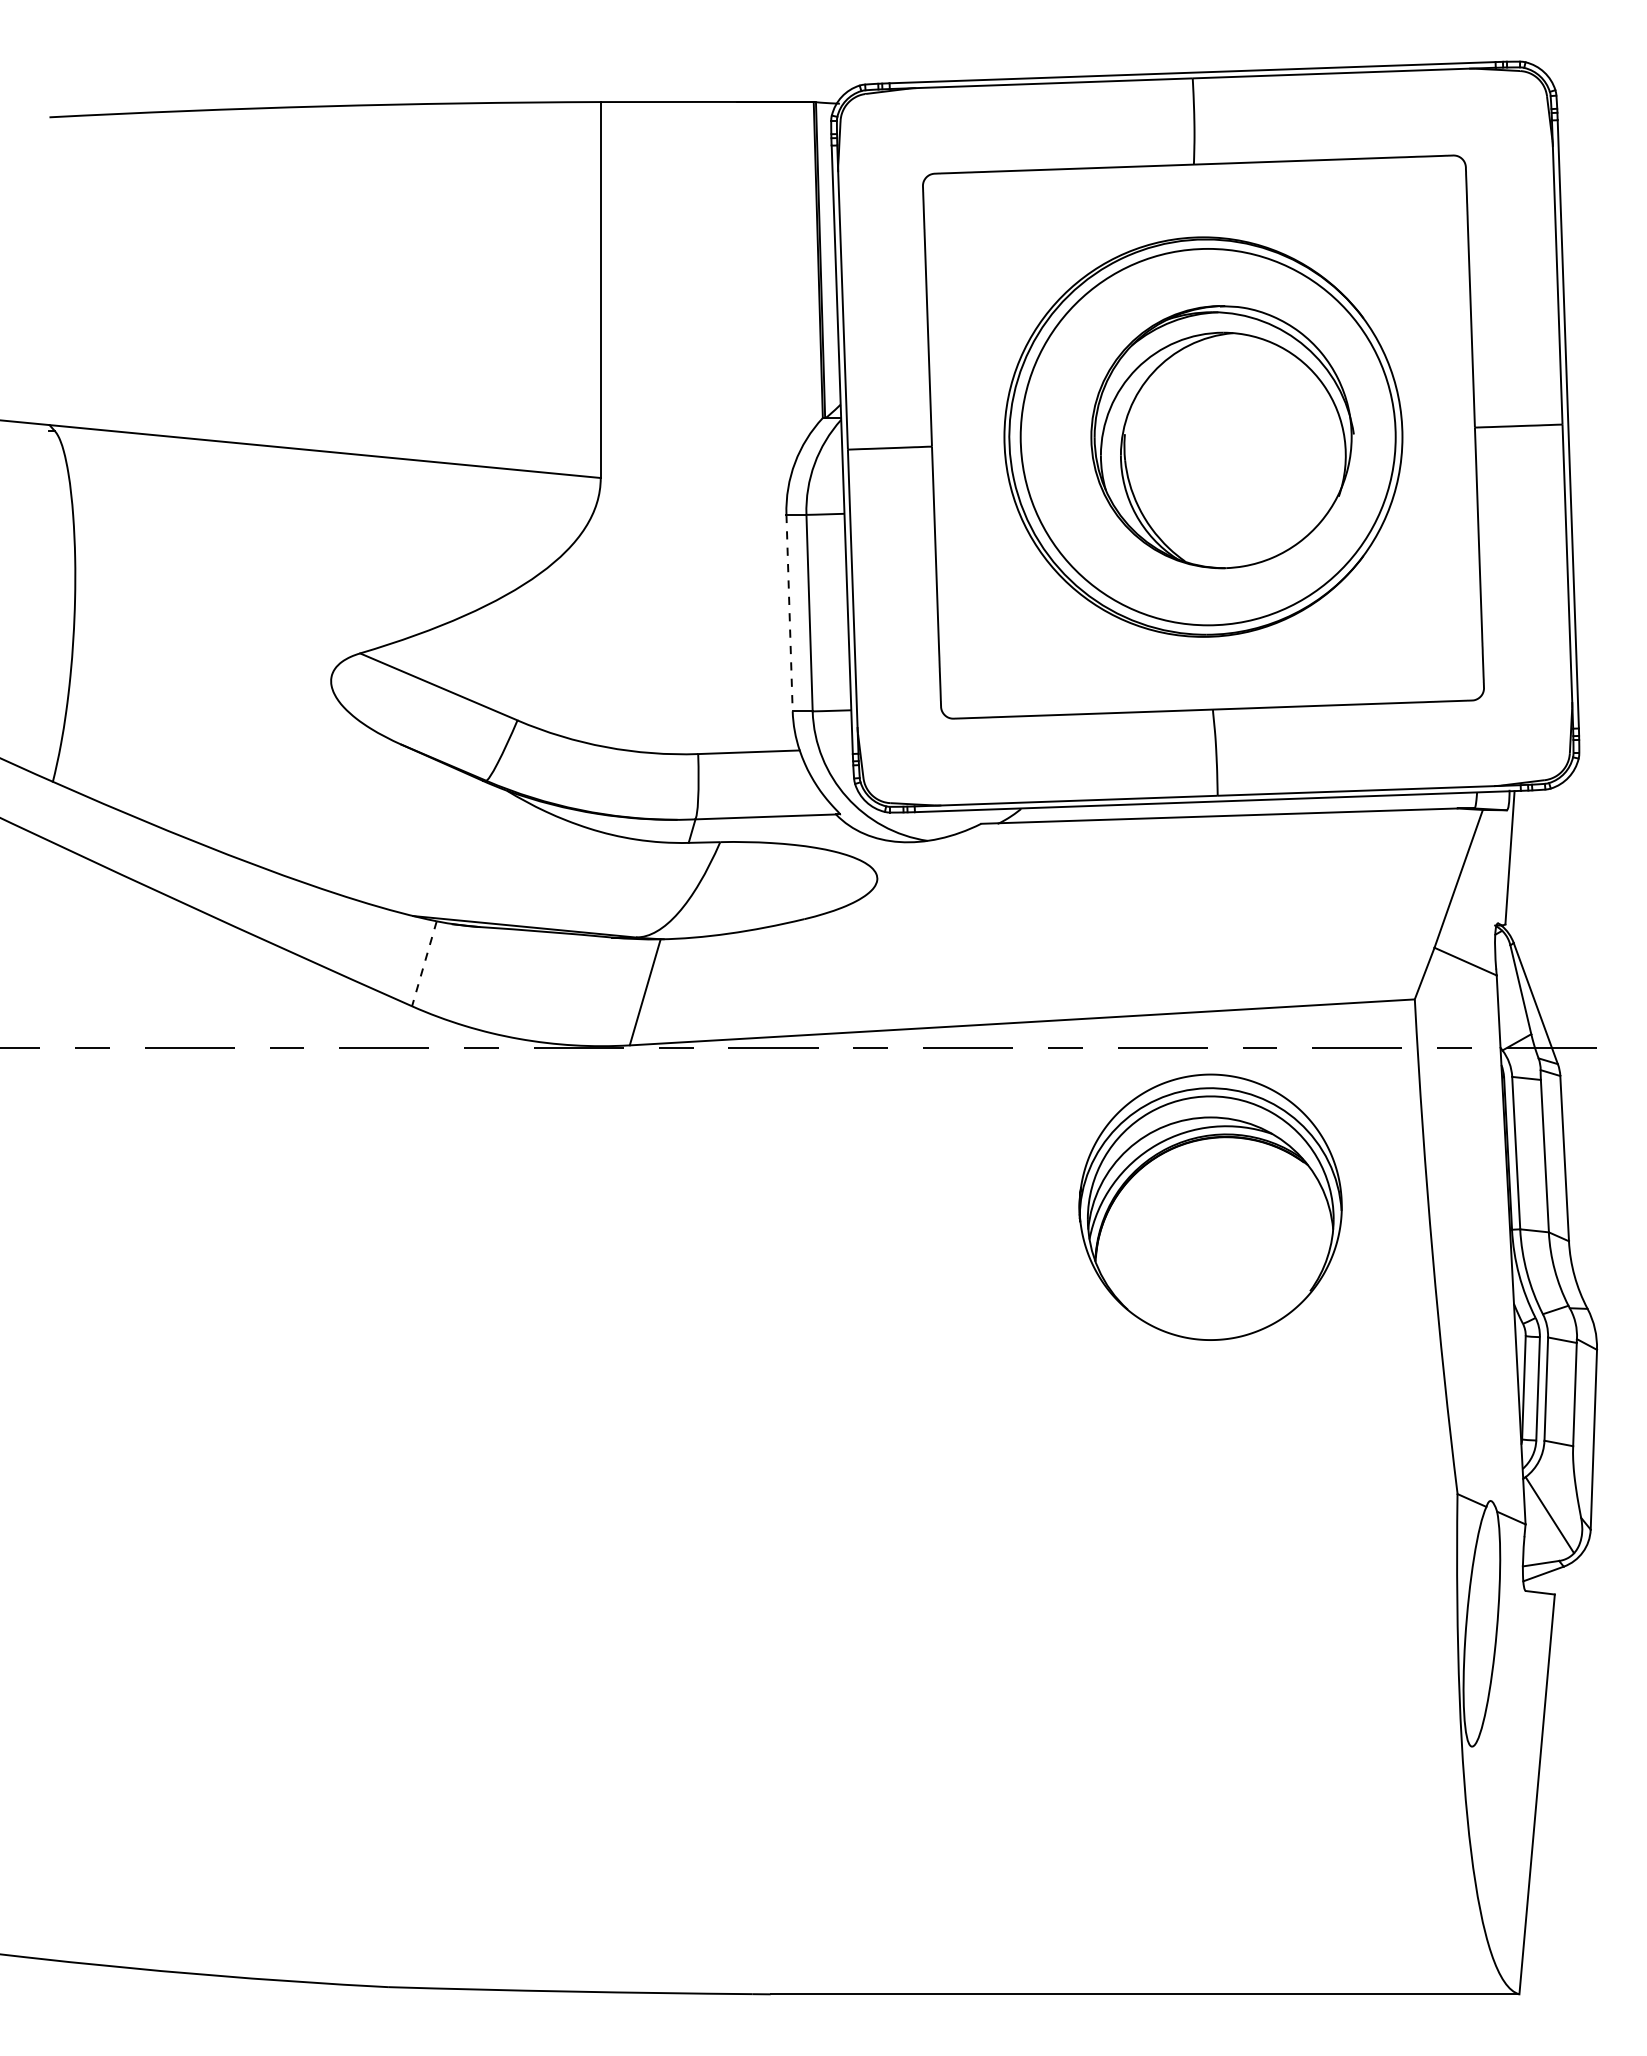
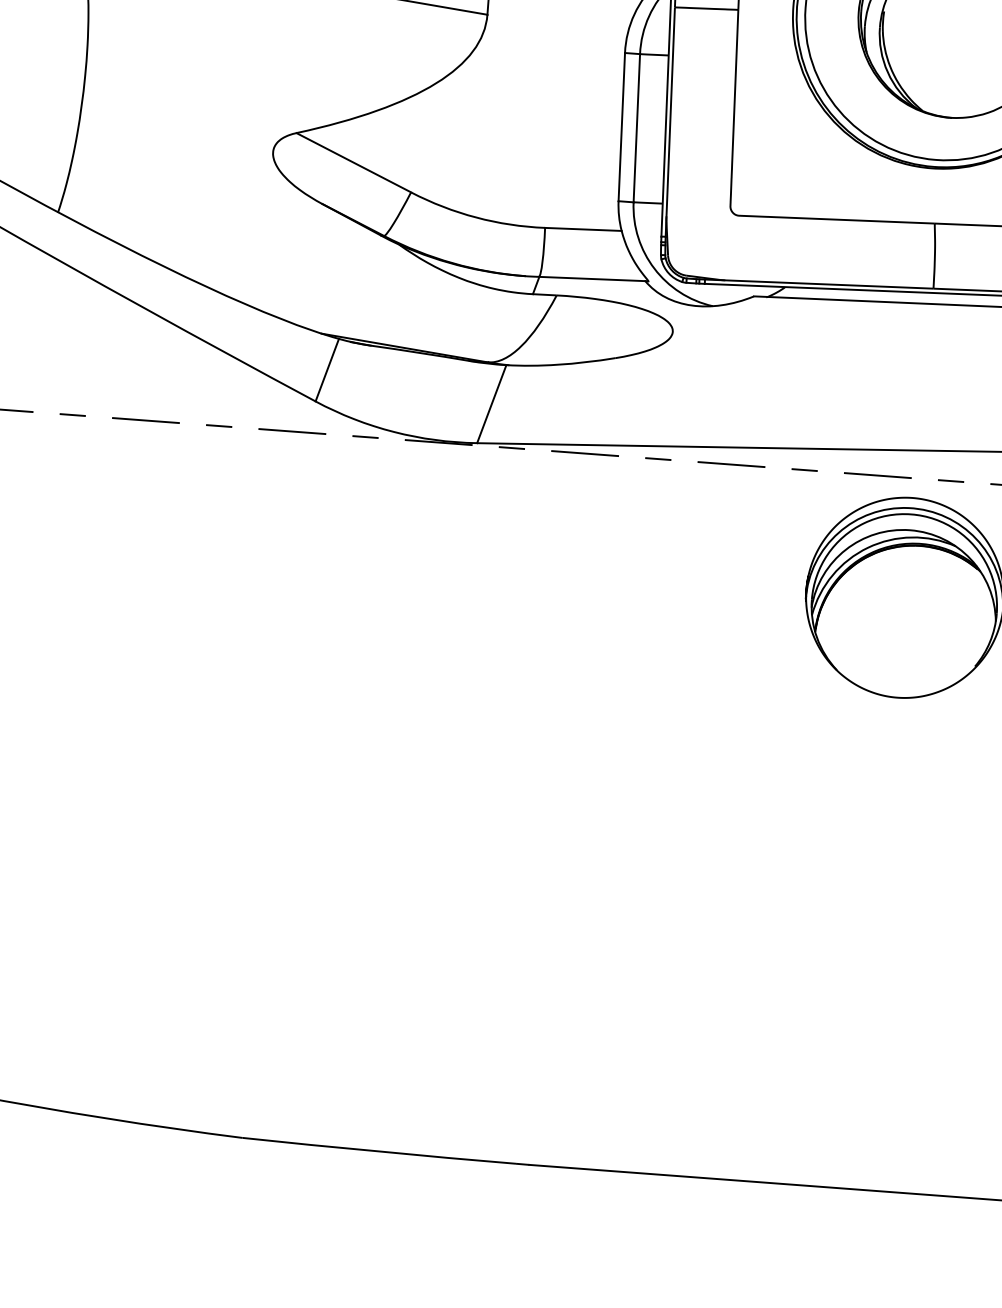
line: (789, 613) -> (621, 127), dashed -> solid
line: (424, 964) -> (327, 370), dashed -> solid

